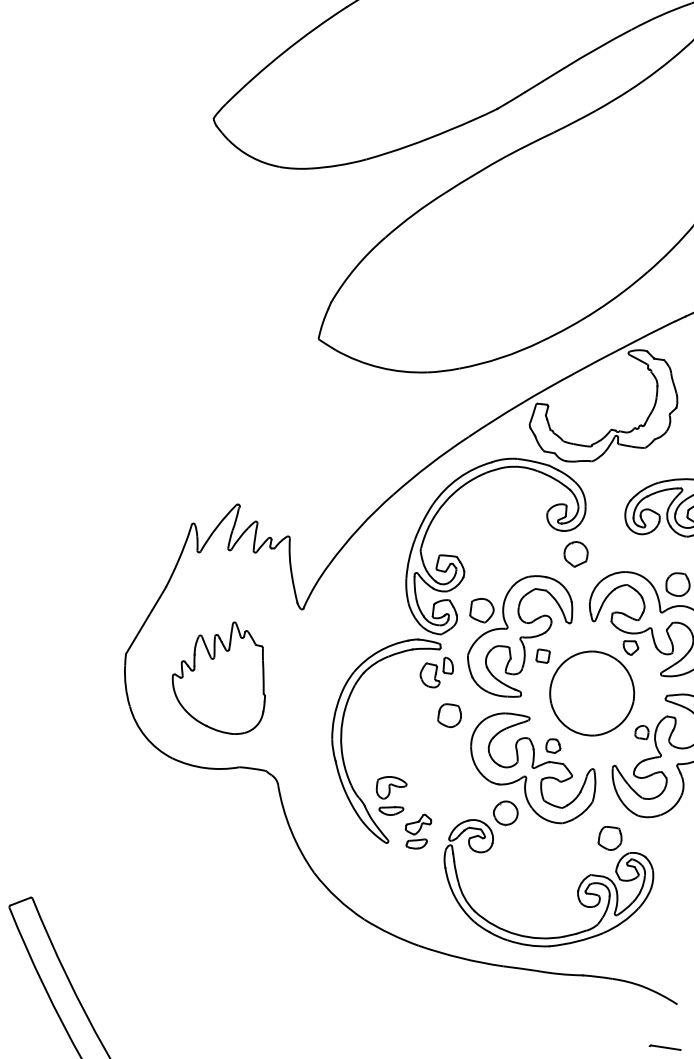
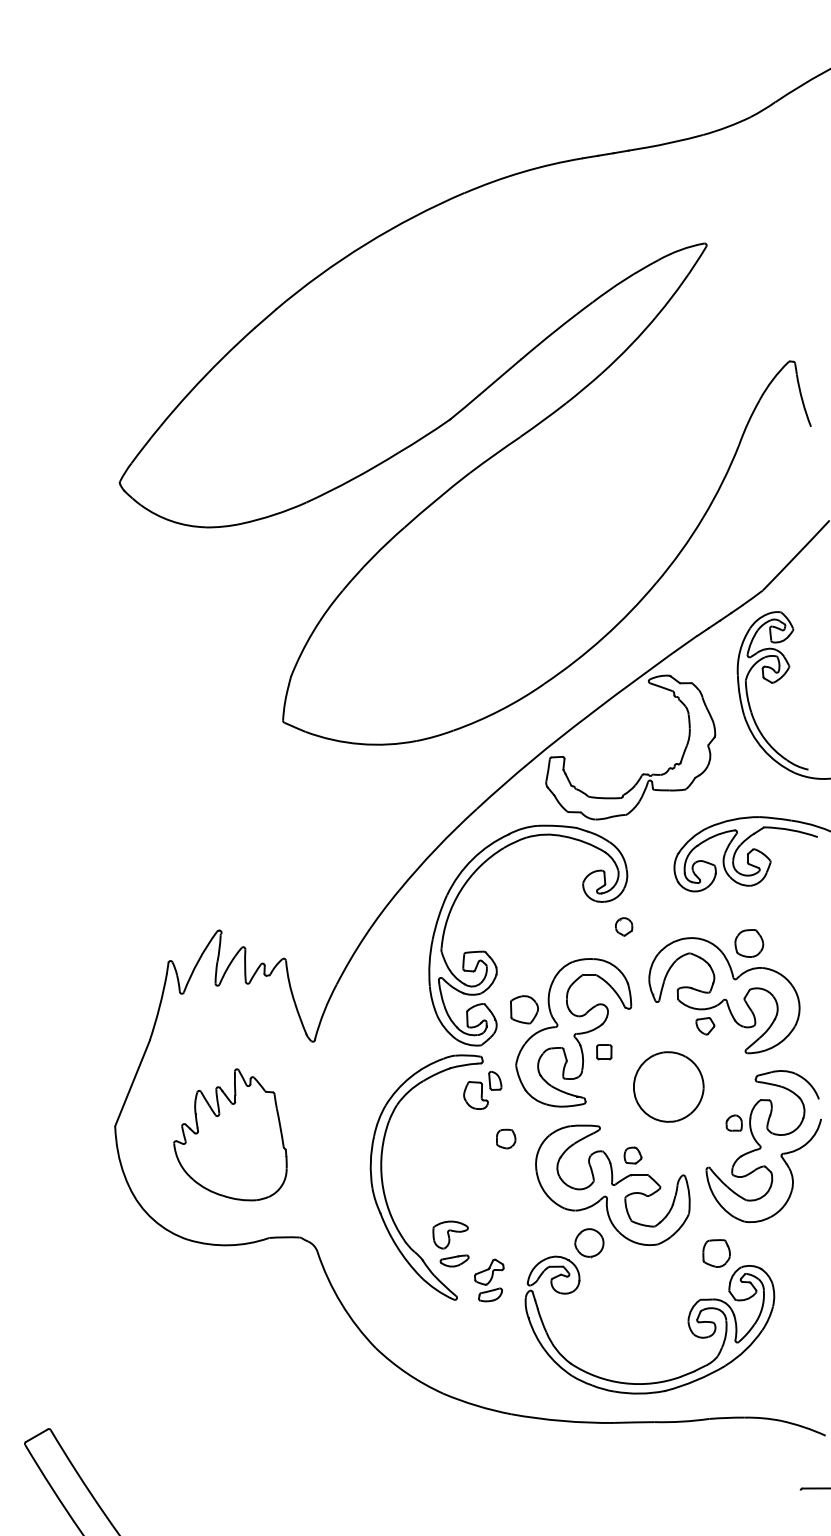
part: (575, 553) -> (623, 926), size x0.6
part: (592, 693) -> (668, 1086), size x0.7
part: (450, 715) -> (506, 1138), size x0.7

